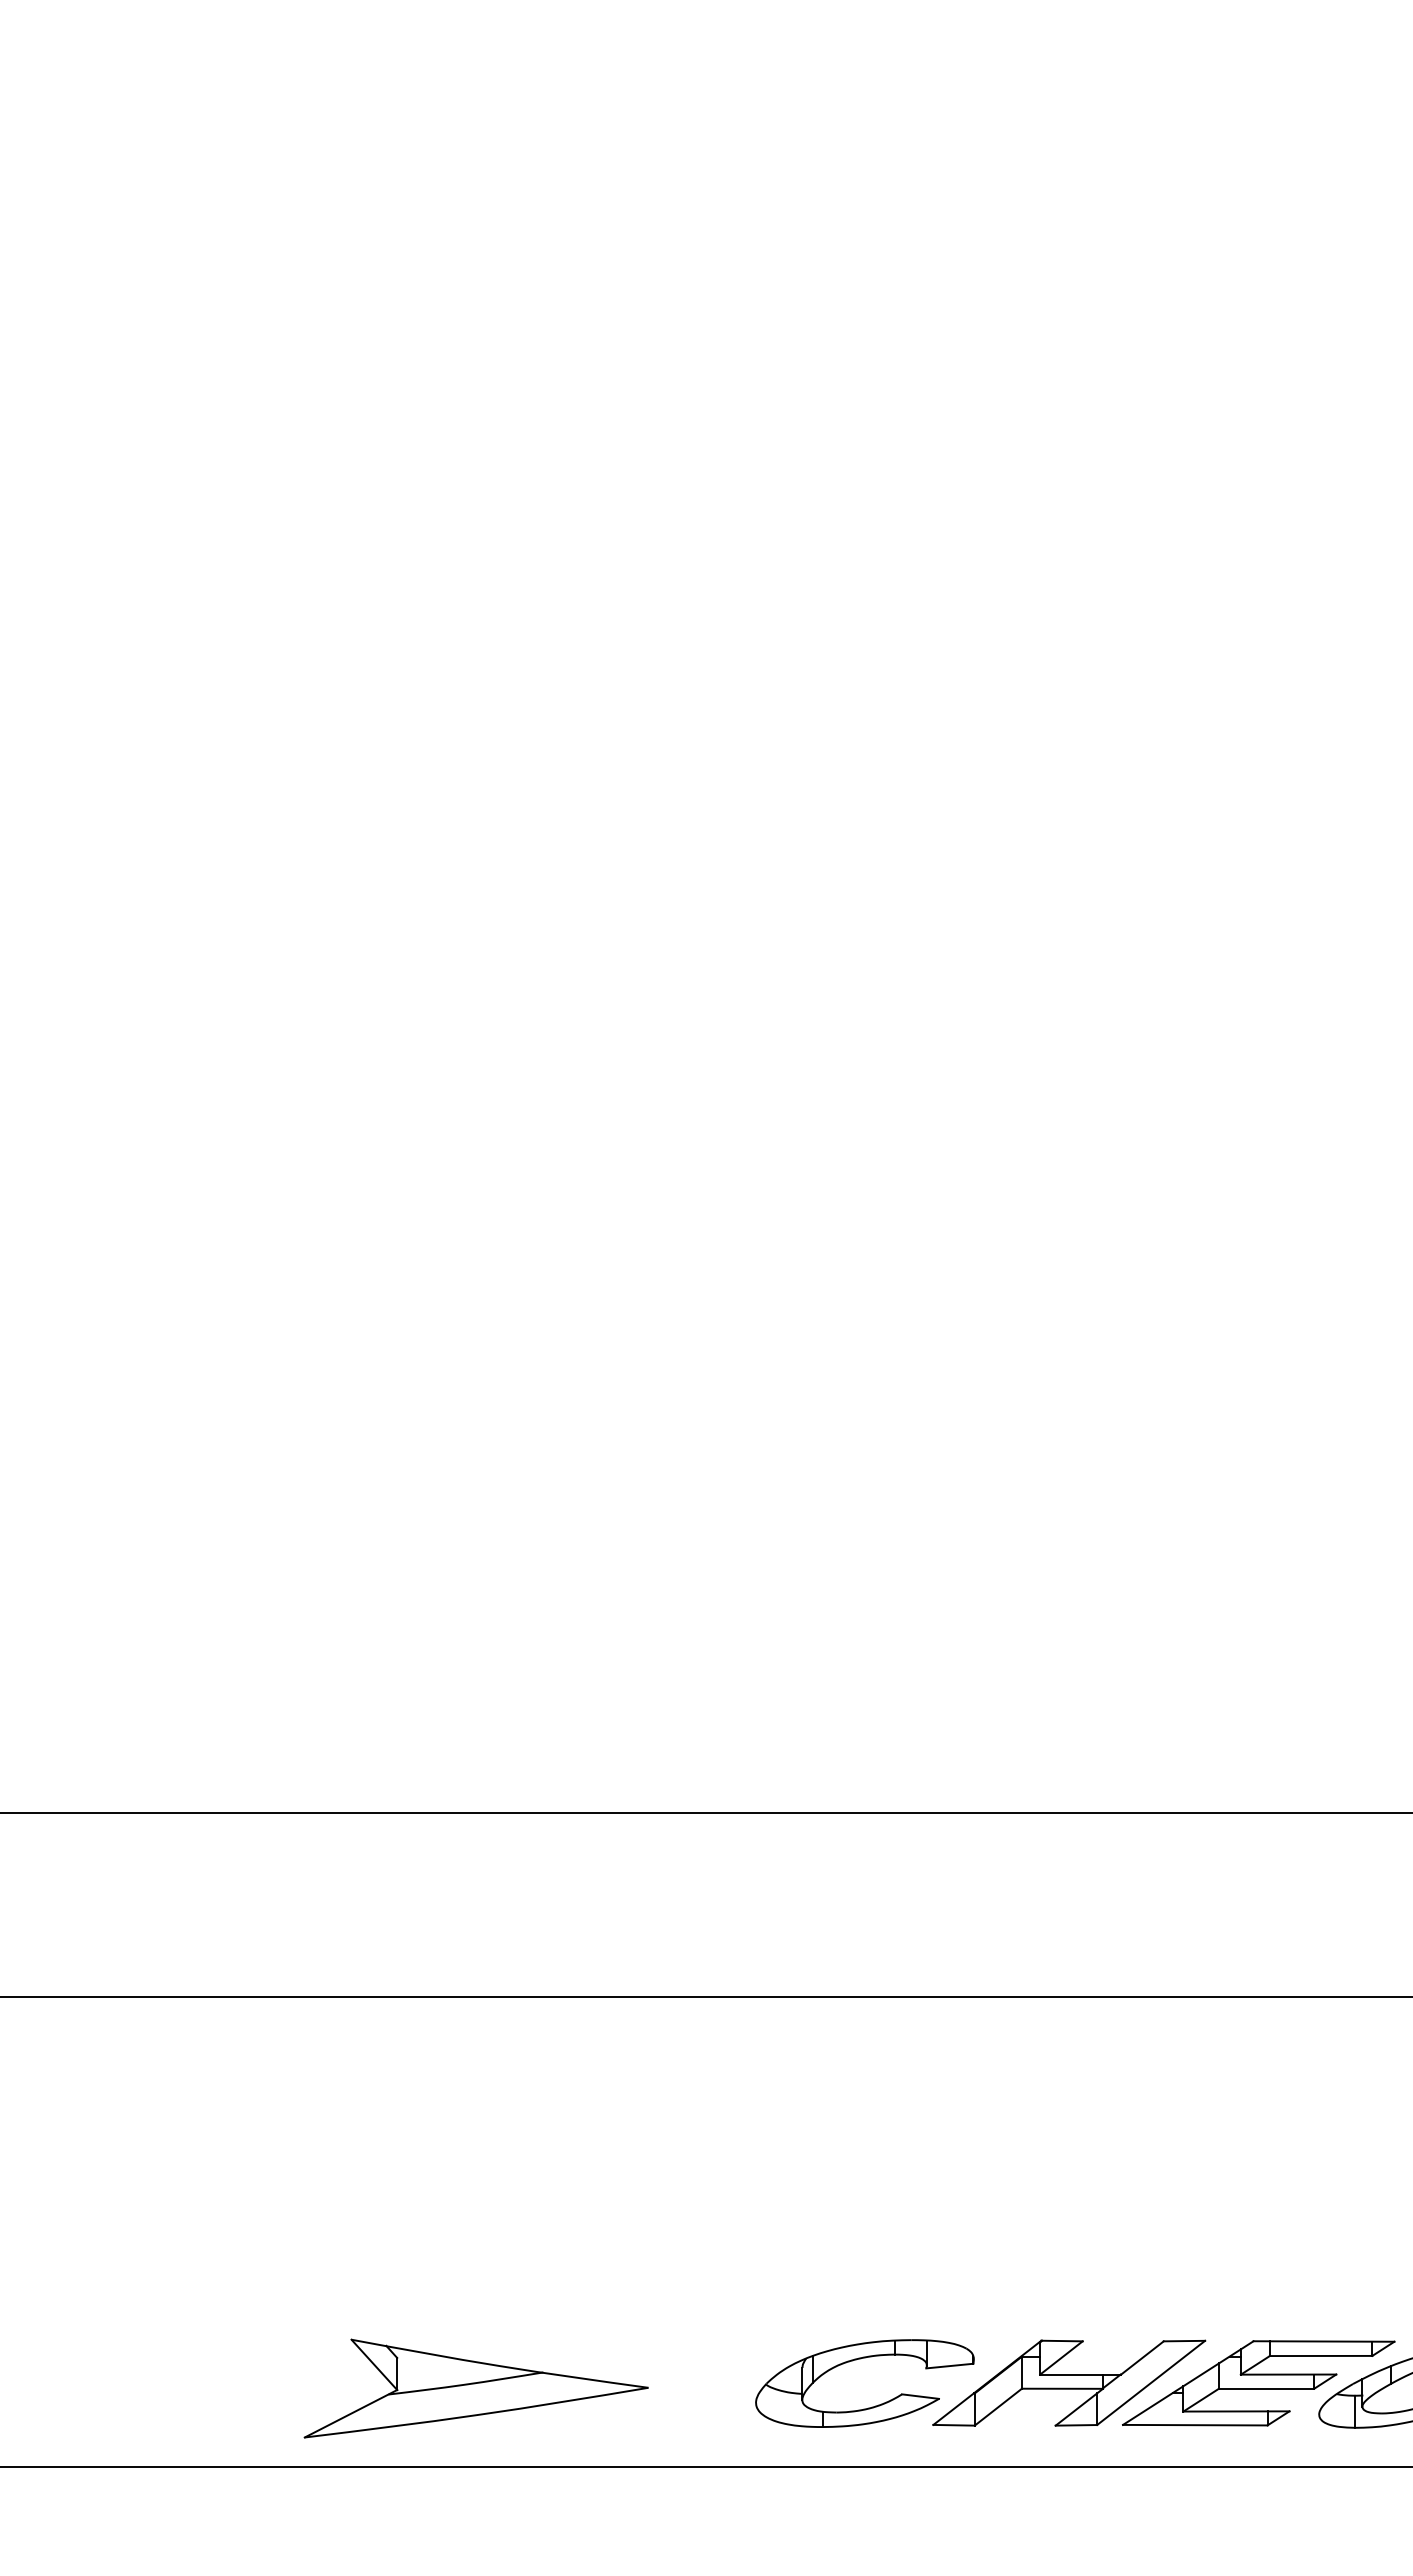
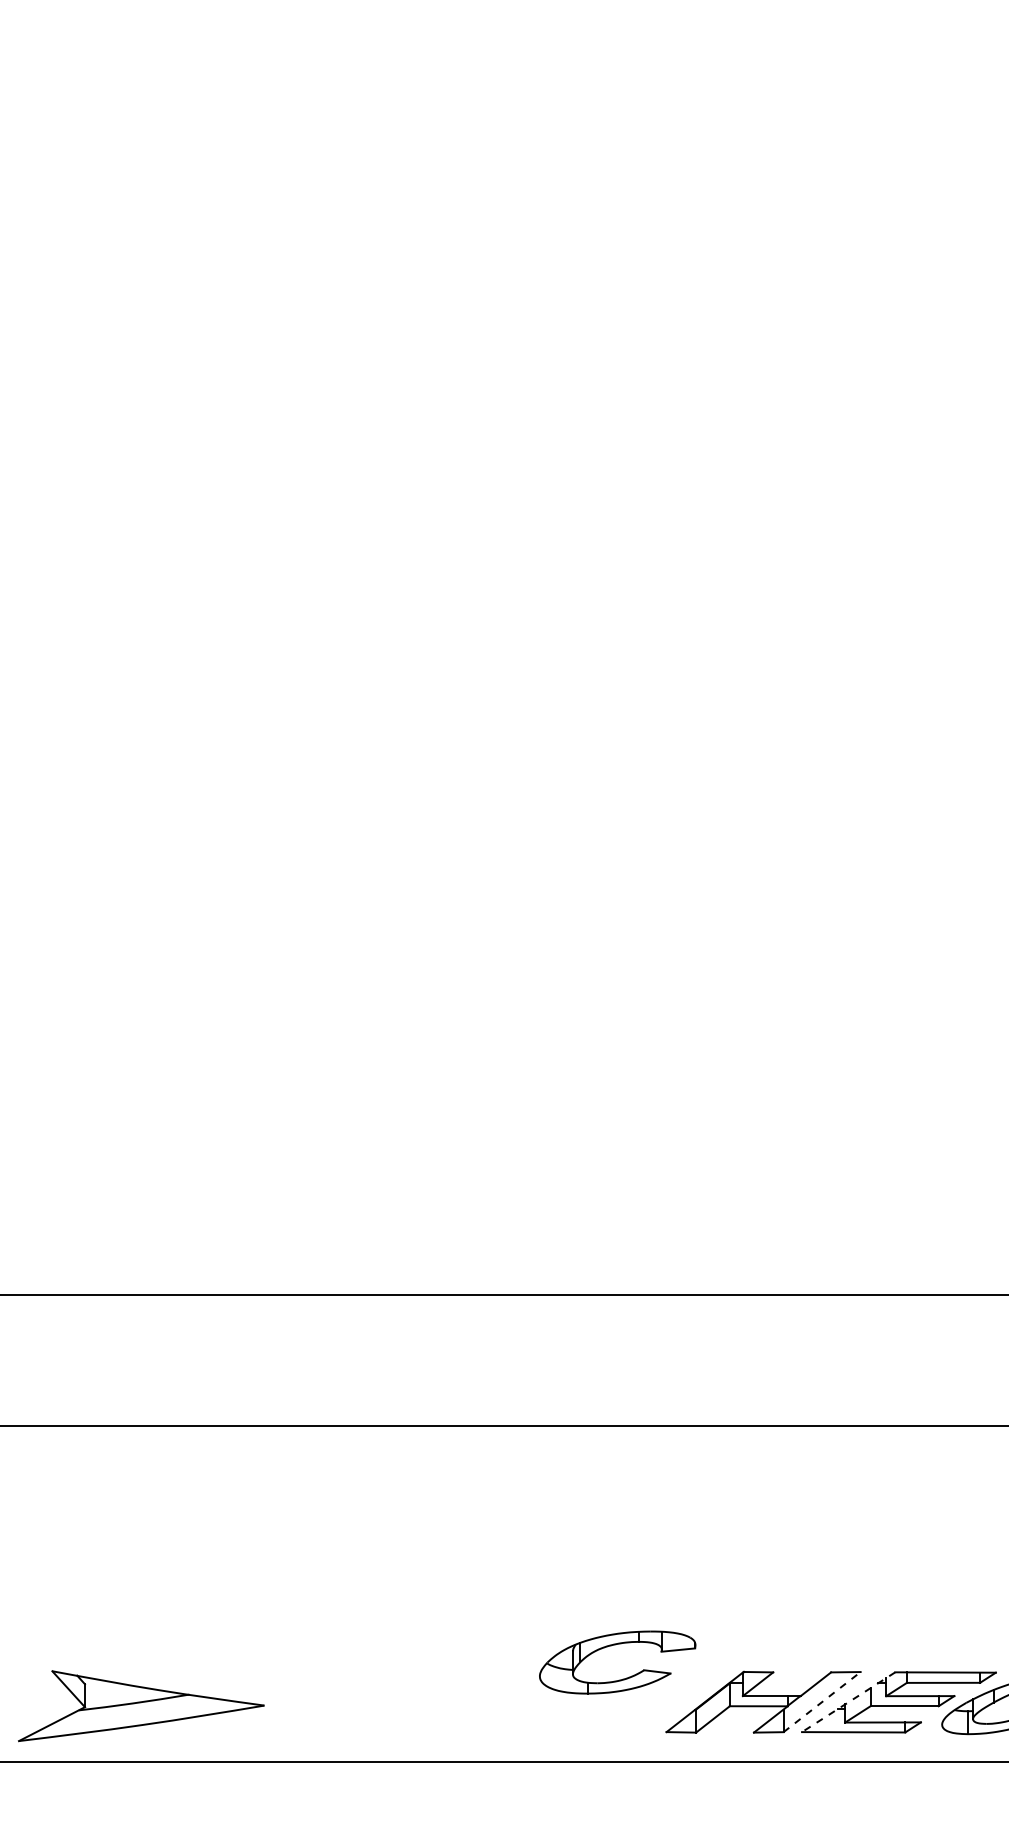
part: (860, 2359) -> (614, 1645), moved
line: (1151, 2382) -> (822, 1701), solid -> dashed
line: (1188, 2383) -> (848, 1702), solid -> dashed
part: (475, 2388) -> (140, 1706), moved

